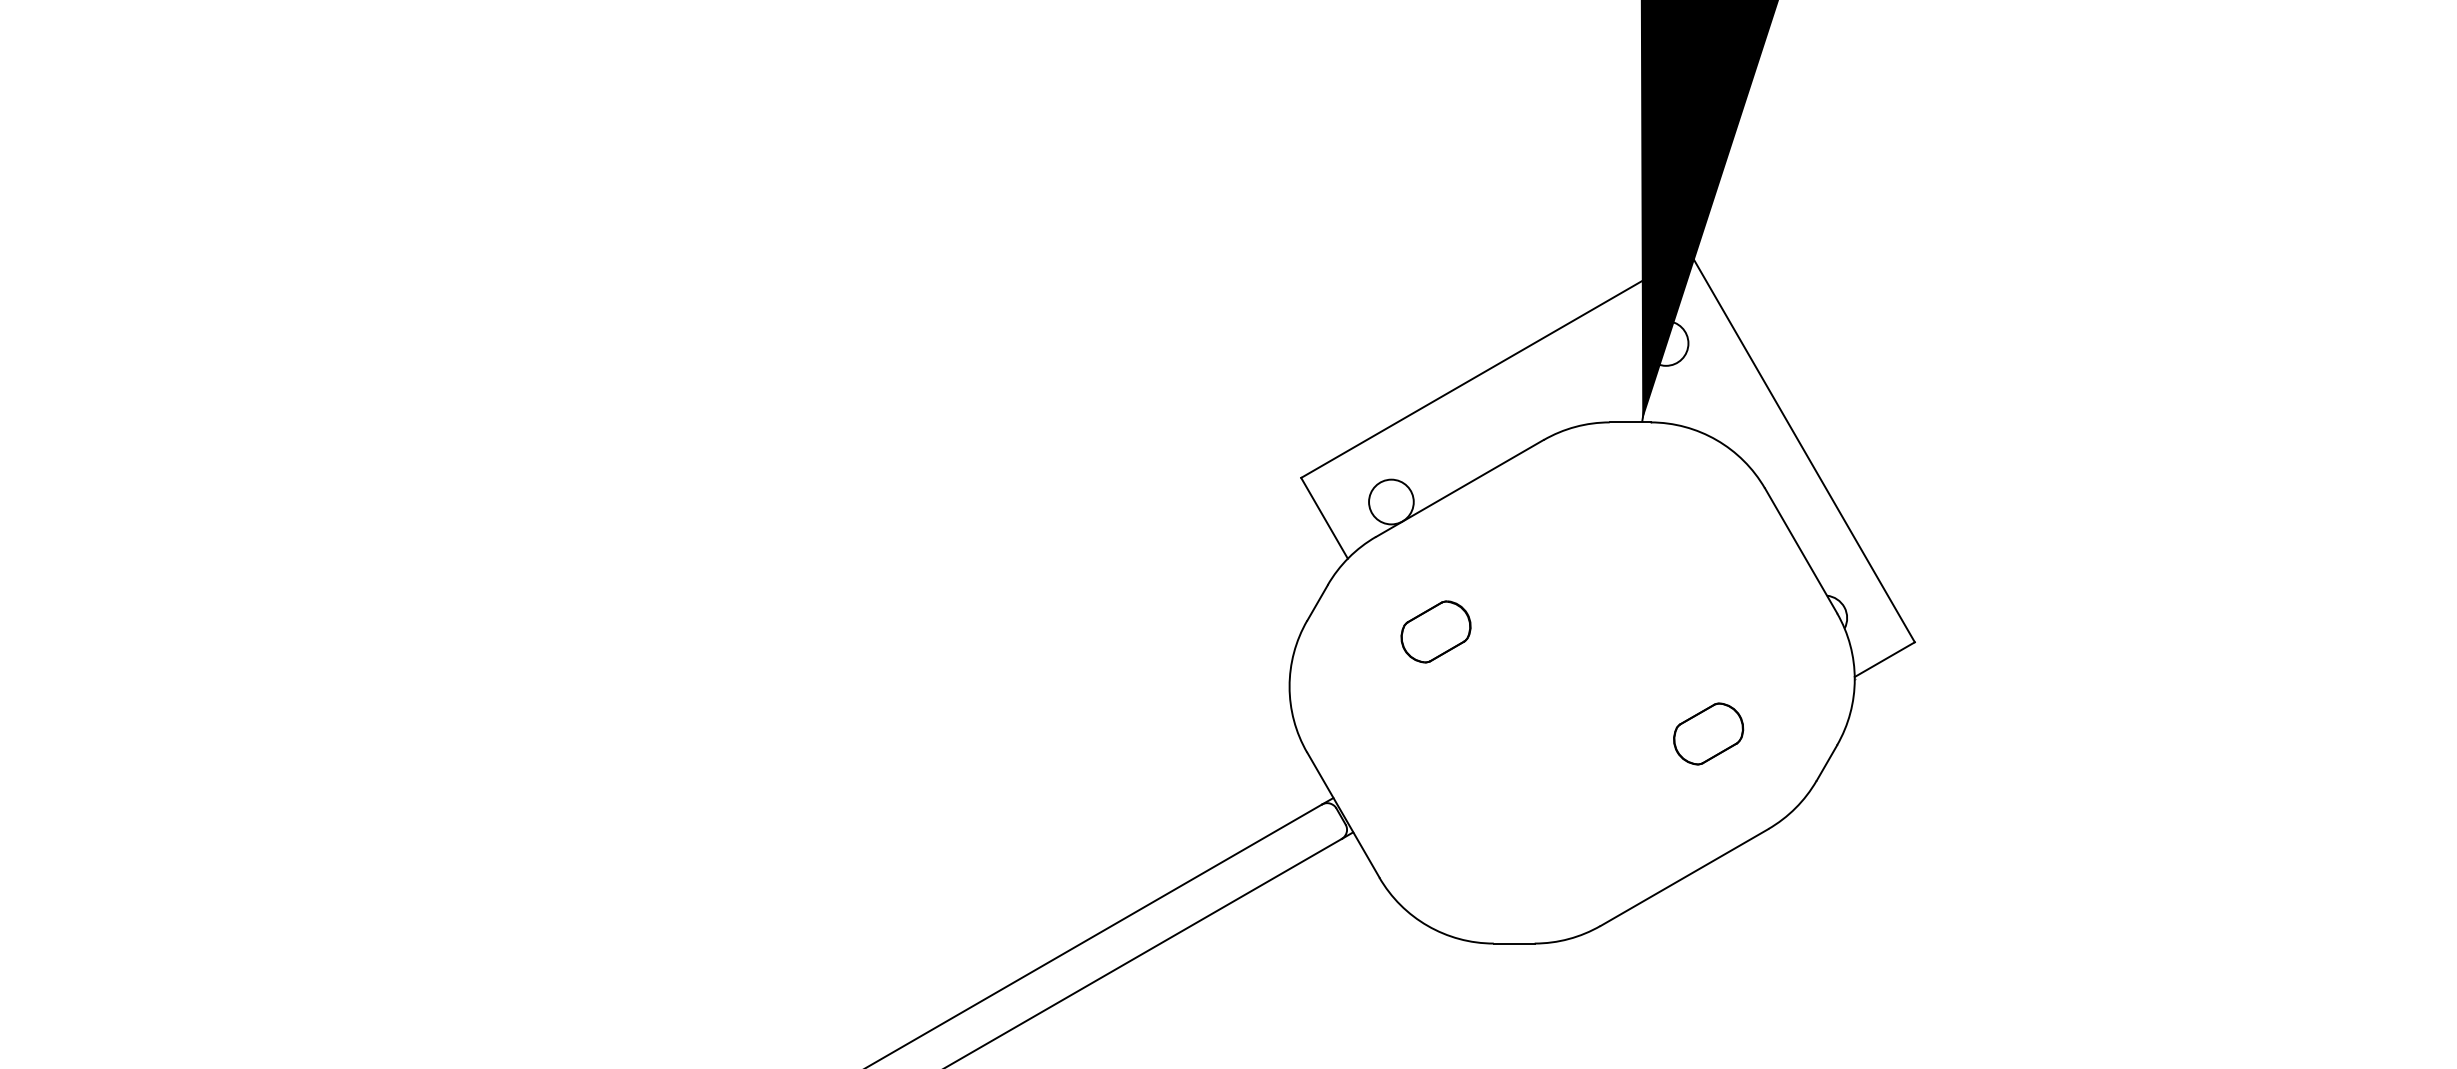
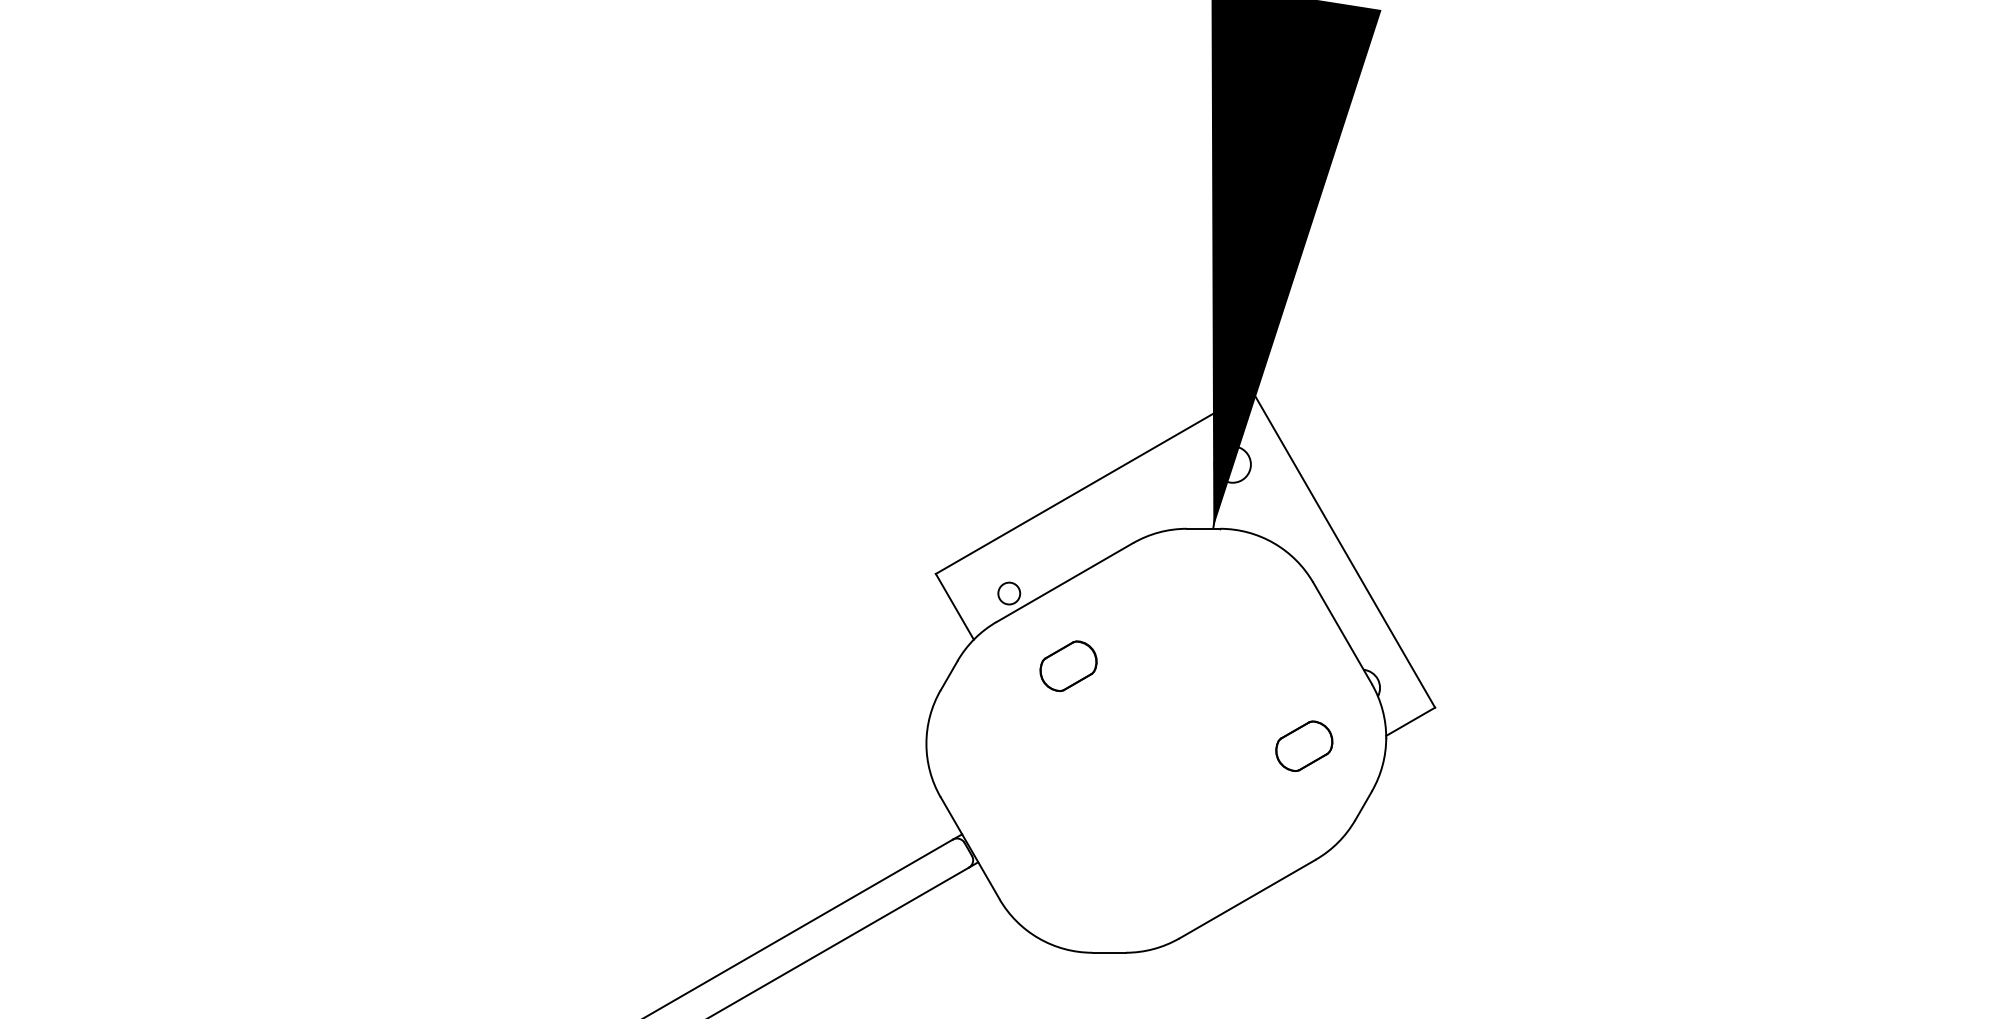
circle: (1391, 501) -> (1009, 593), size x0.6
part: (1435, 631) -> (1068, 665), moved
part: (1708, 733) -> (1304, 745), moved

